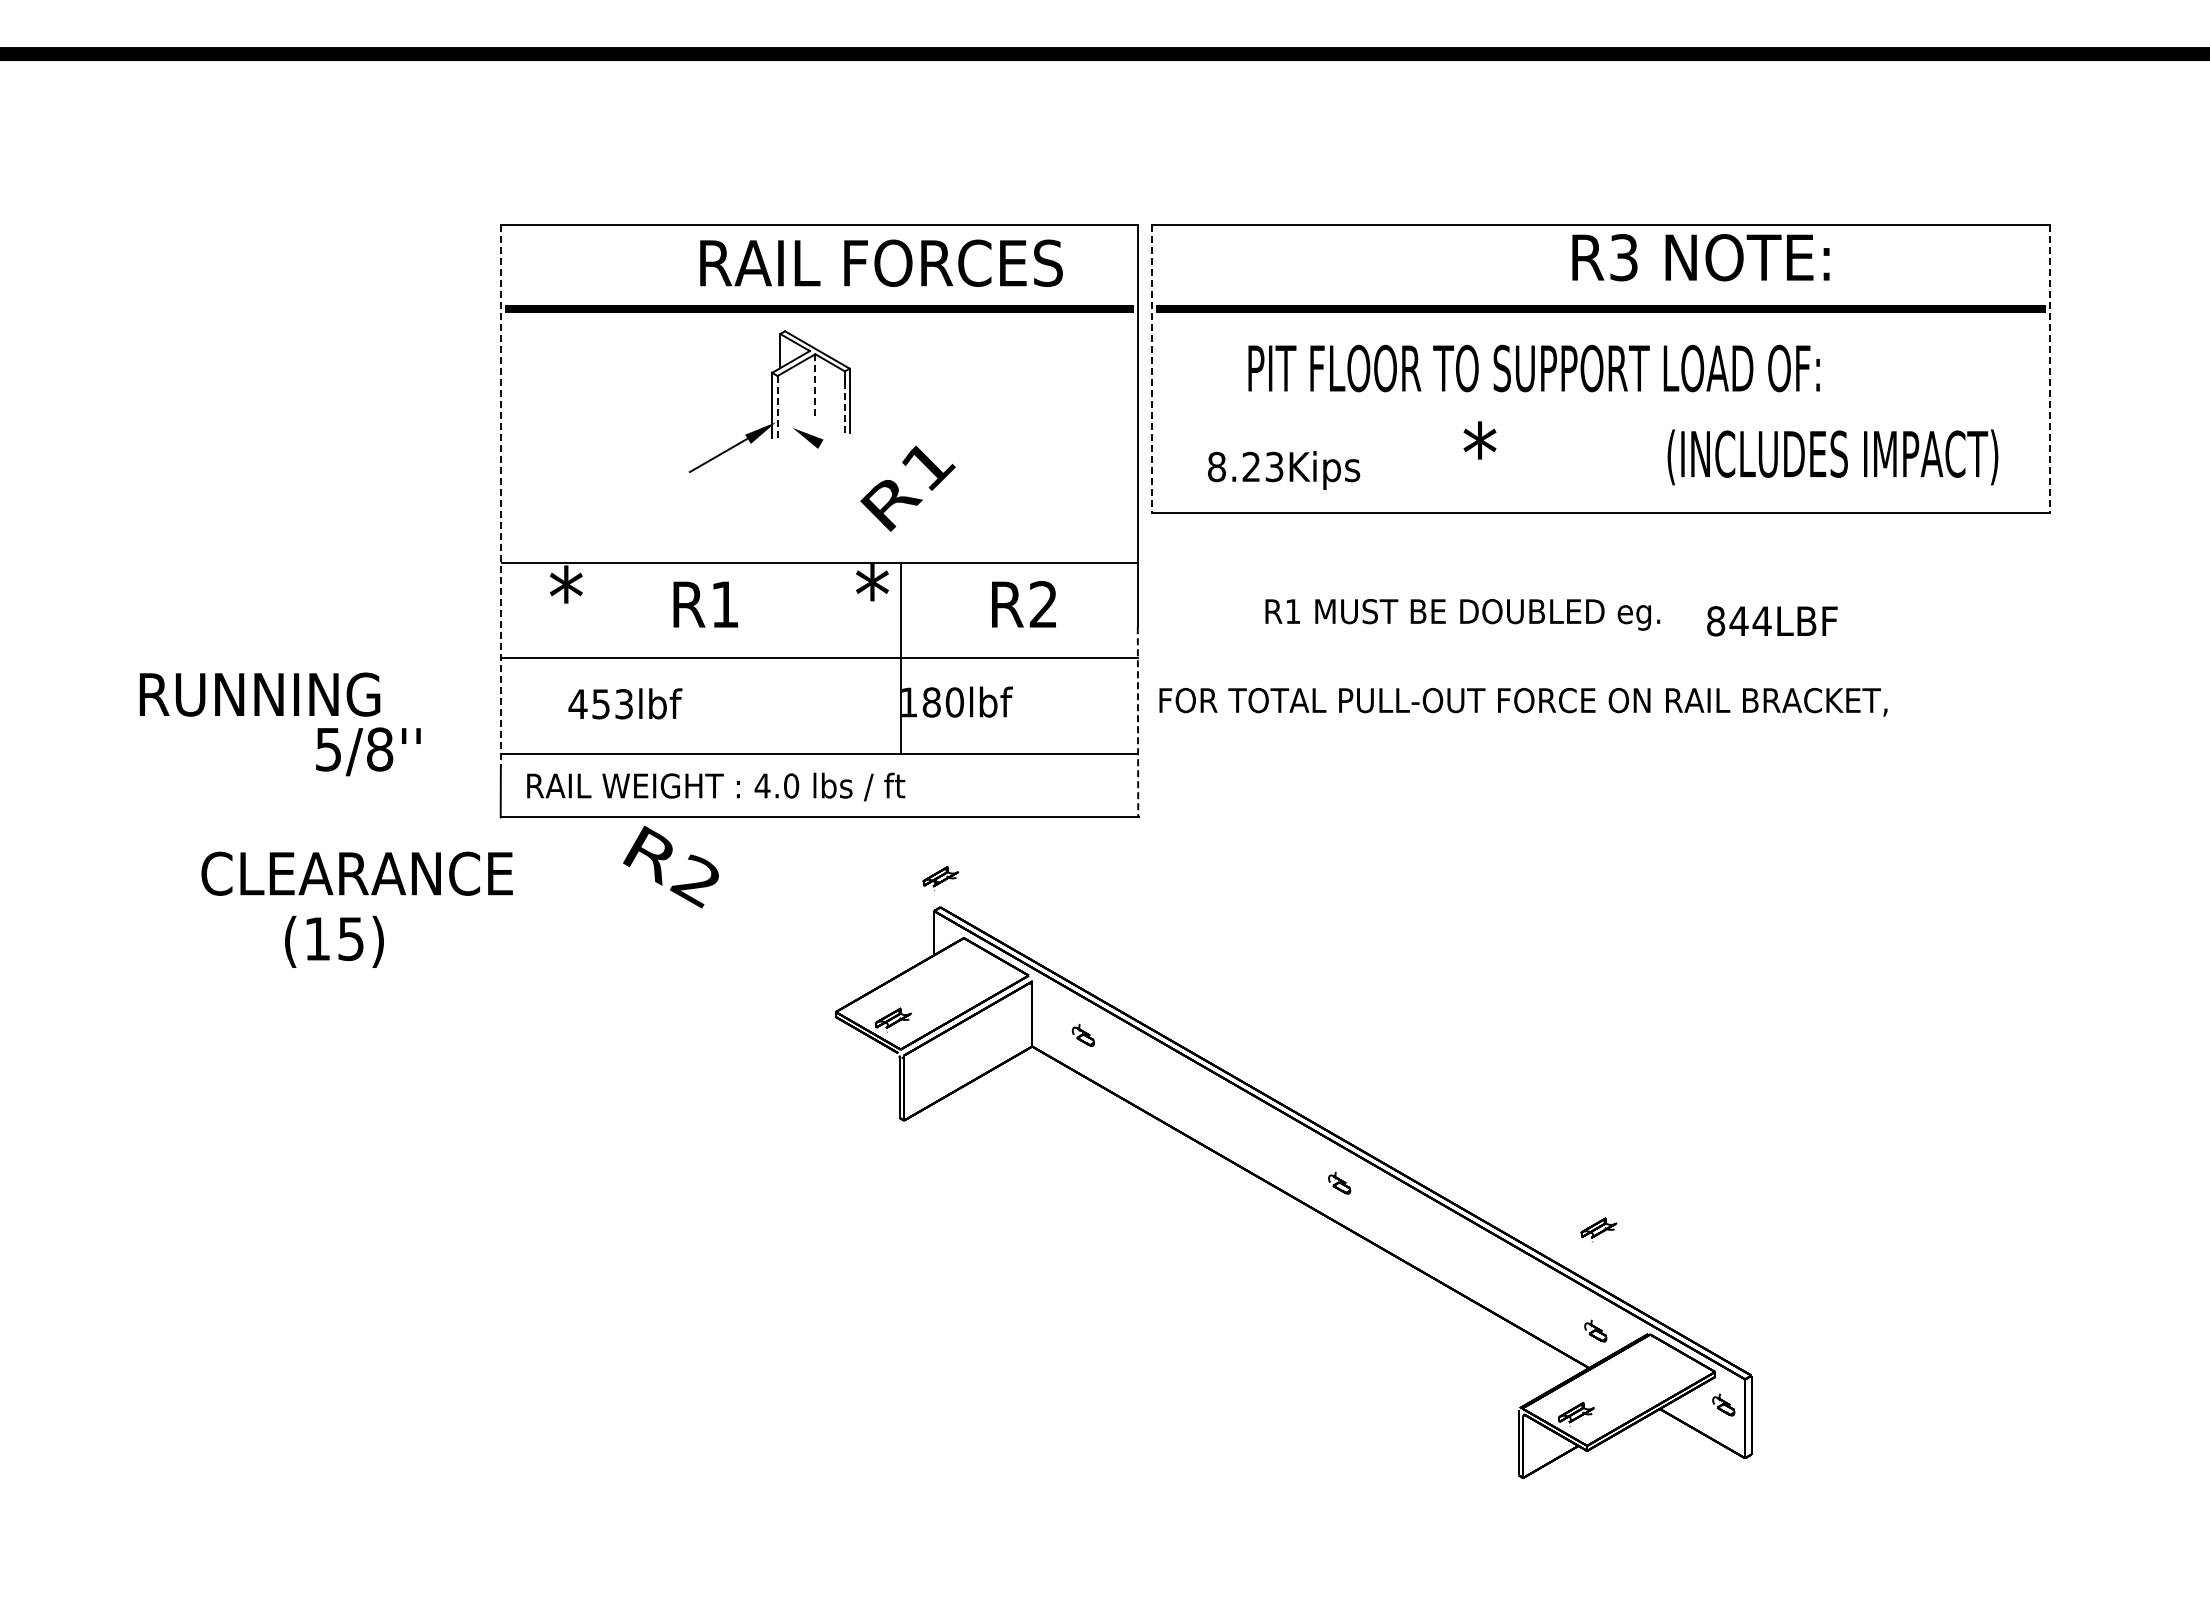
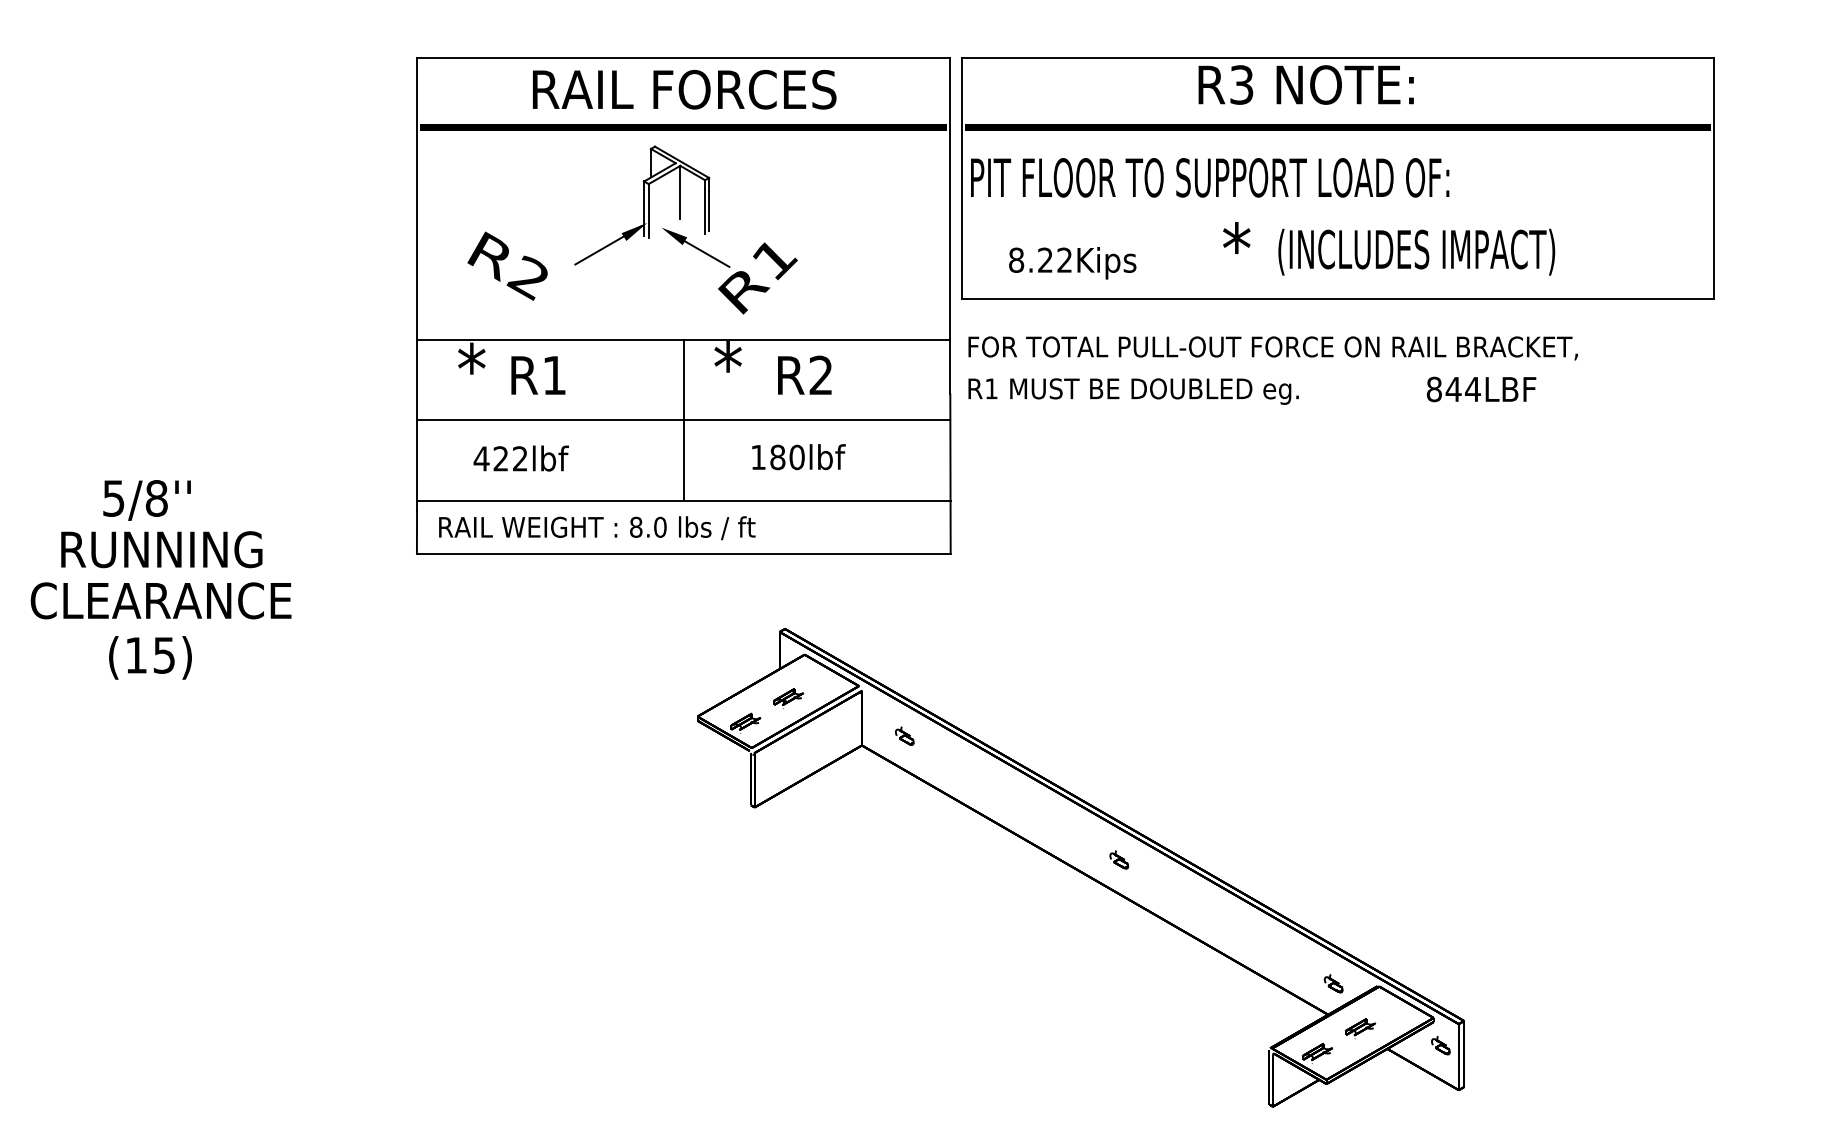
text: (1700, 257) -> (1305, 84), moved
text: (881, 262) -> (684, 89), moved
line: (1151, 368) -> (961, 177), dashed -> solid
text: (1533, 368) -> (1209, 177), moved
line: (2050, 368) -> (1714, 177), dashed -> solid
line: (815, 386) -> (680, 192), dashed -> solid
line: (777, 407) -> (648, 210), dashed -> solid
line: (844, 408) -> (704, 211), dashed -> solid
text: (1832, 457) -> (1416, 252), moved
line: (846, 459) -> (706, 254), added
text: (1274, 467) -> (1064, 260), 8.23Kips -> 8.22Kips
line: (500, 495) -> (416, 284), dashed -> solid
text: (705, 604) -> (538, 375), moved
text: (1023, 604) -> (804, 375), moved
text: (1462, 614) -> (1133, 391), moved
line: (901, 657) -> (684, 419), moved
text: (259, 694) -> (161, 549), moved
text: (1523, 702) -> (1273, 348), moved
text: (612, 704) -> (510, 459), 453lbf -> 422lbf
line: (1138, 721) -> (950, 473), dashed -> solid
text: (368, 751) -> (147, 500), moved
text: (762, 785) -> (636, 526), 4.0 -> 8.0
text: (670, 866) -> (507, 265), moved
text: (356, 873) -> (160, 600), moved
part: (940, 878) -> (788, 698), moved
text: (334, 941) -> (150, 657), moved
part: (1598, 1229) -> (1360, 1028), moved

